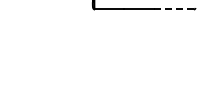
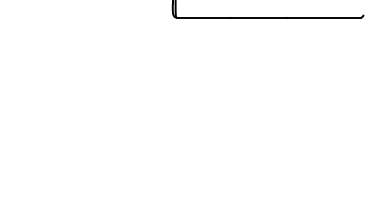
line: (174, 9) -> (324, 17), dashed -> solid

